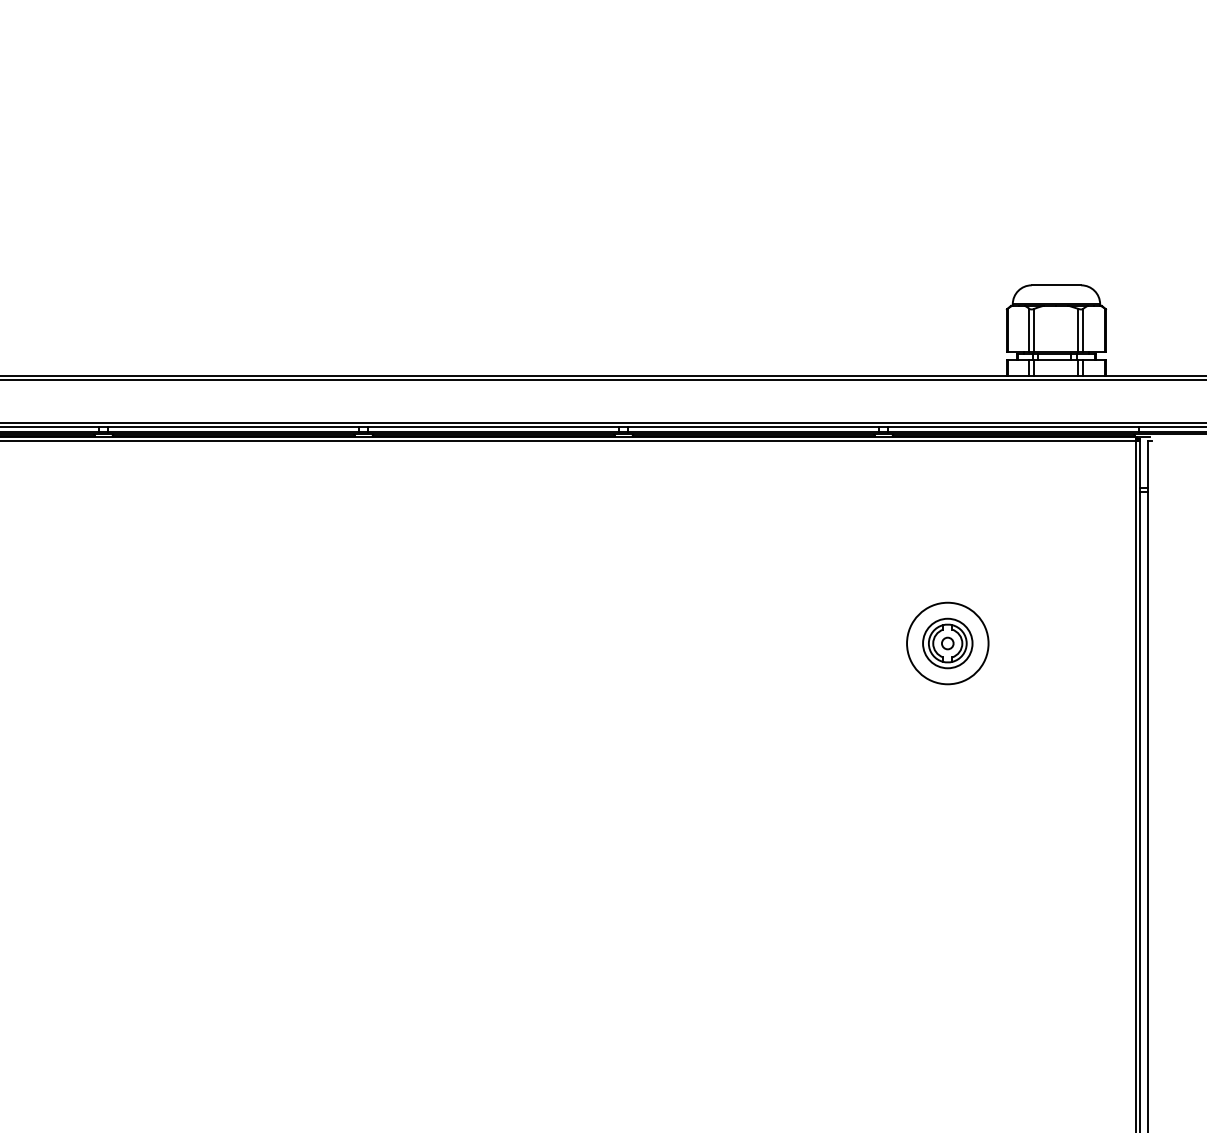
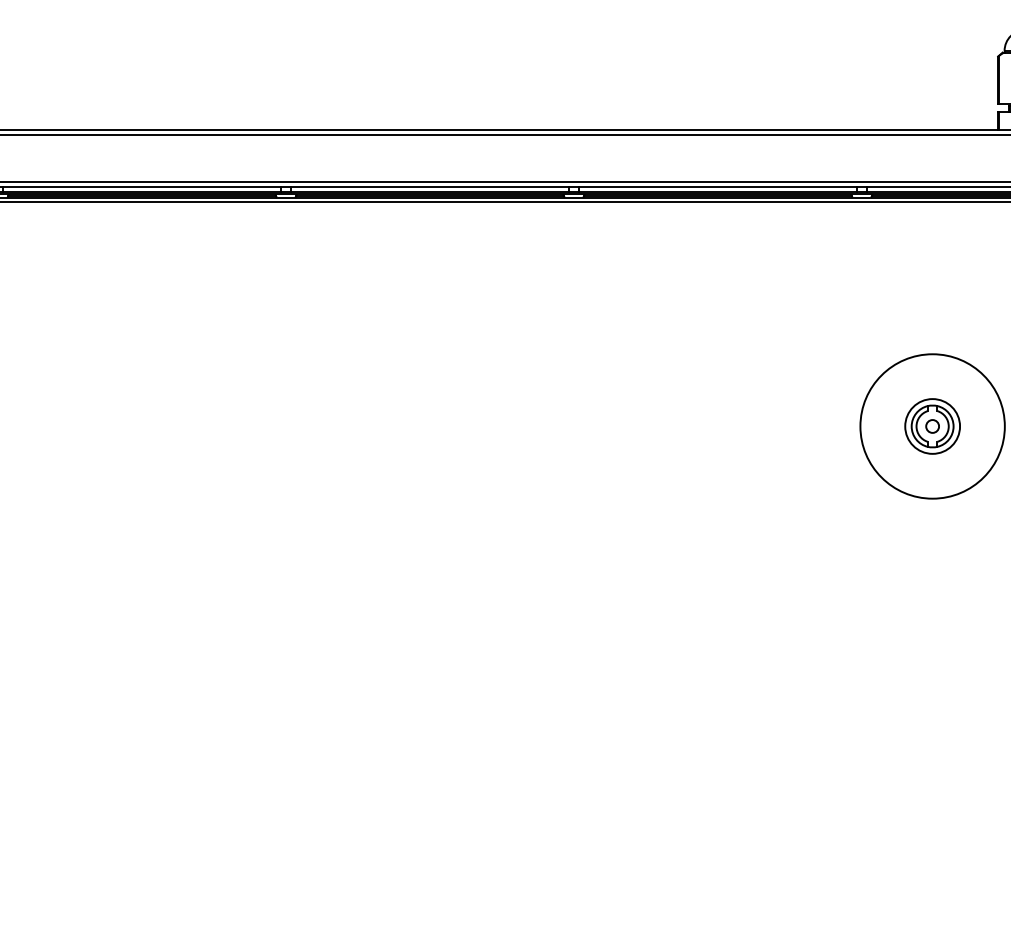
circle: (947, 643) -> (932, 426), size x1.6

